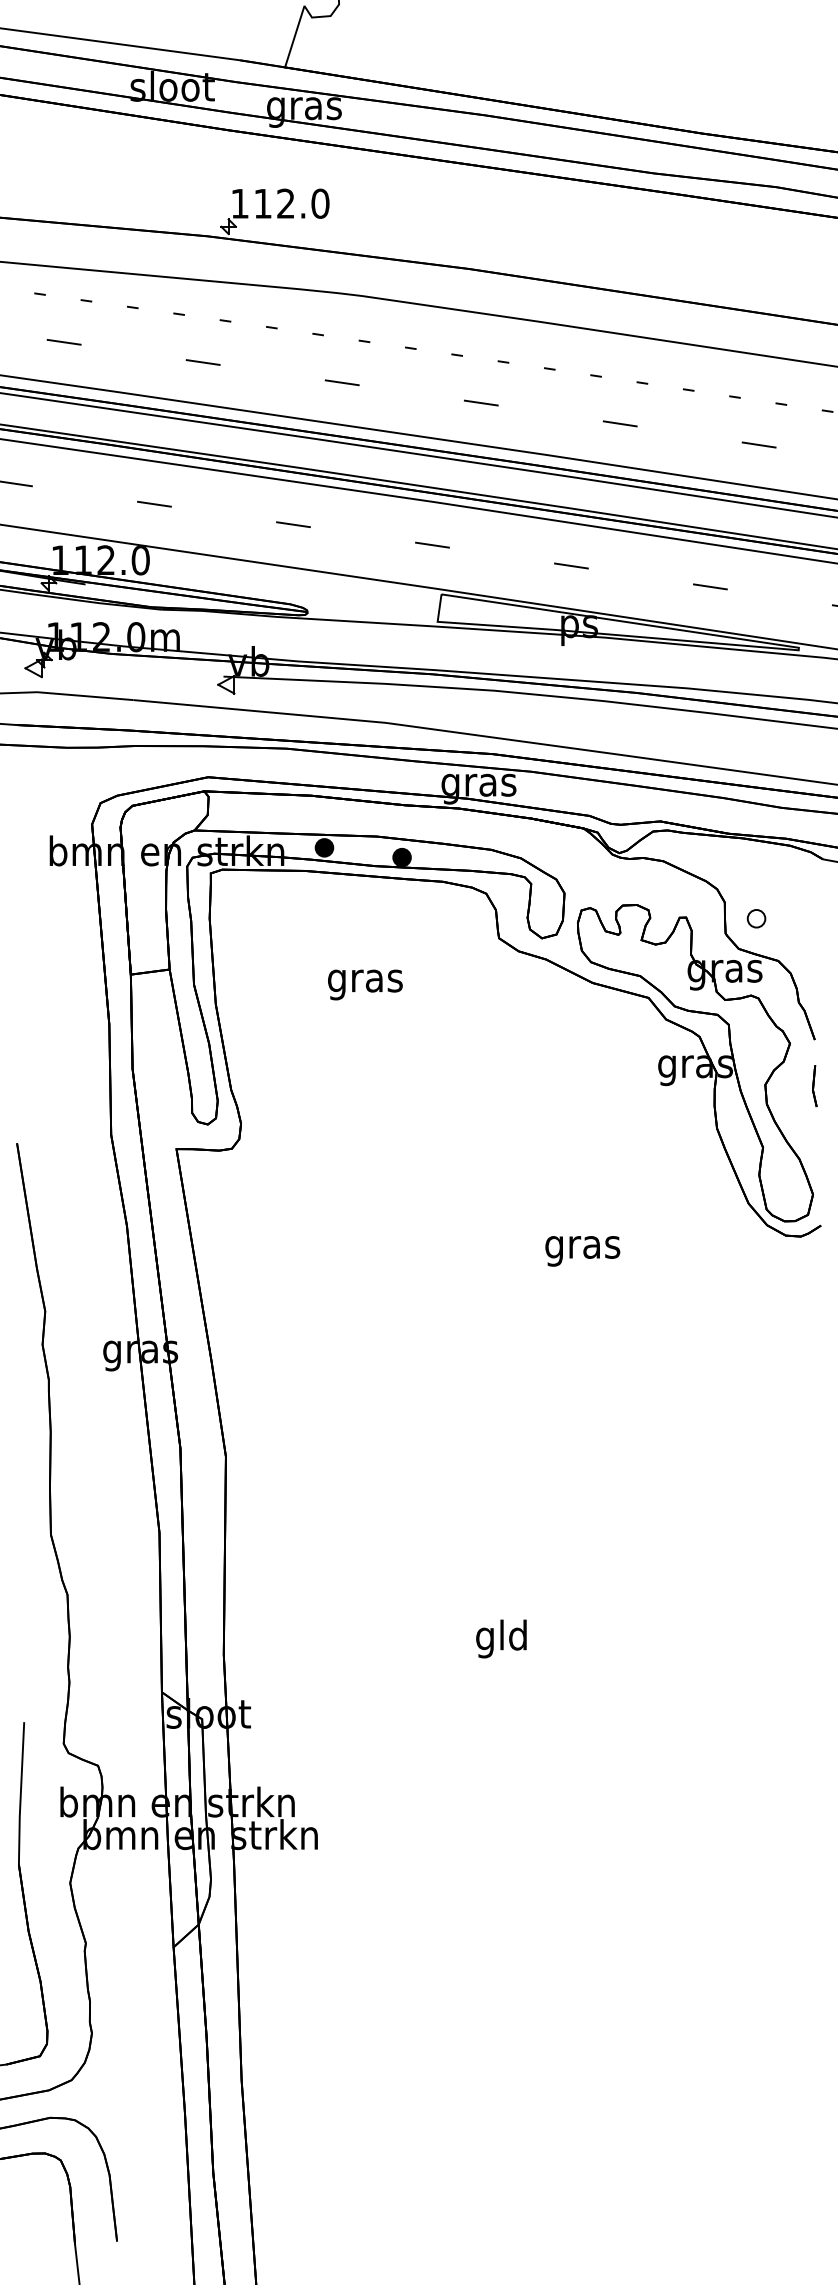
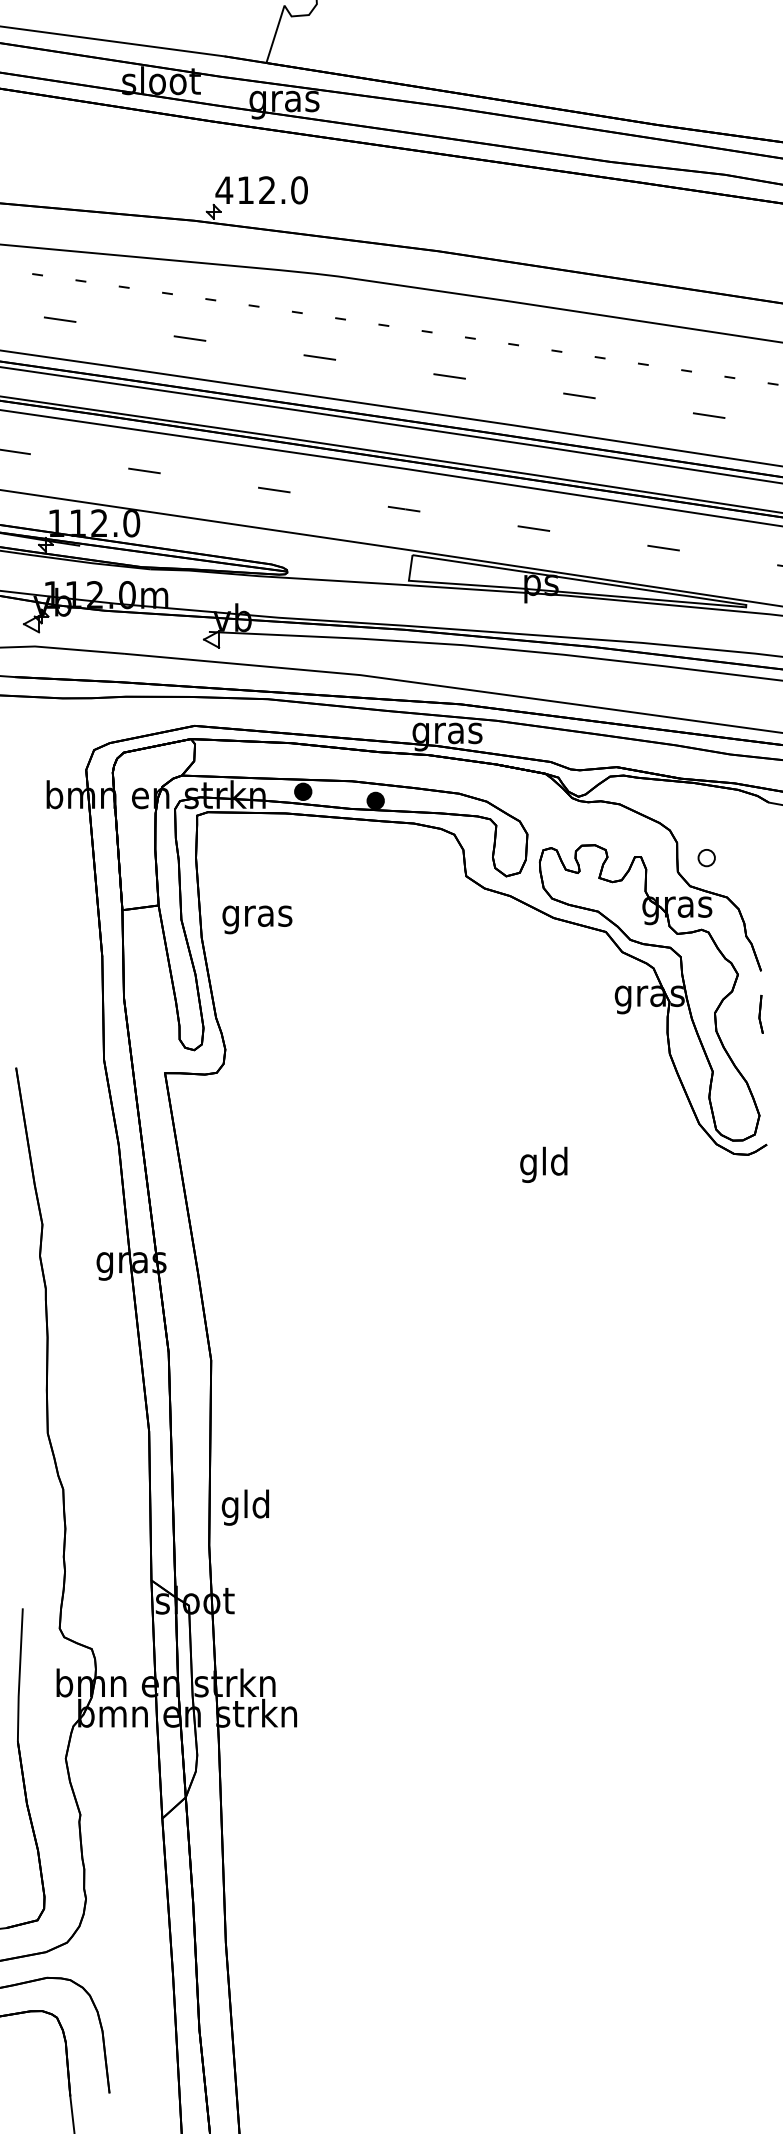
text: (240, 202) -> (224, 189), 112.0 -> 412.0
text: (365, 984) -> (257, 919), moved
text: (582, 1246) -> (544, 1164), gras -> gld
text: (500, 1638) -> (244, 1507), moved

